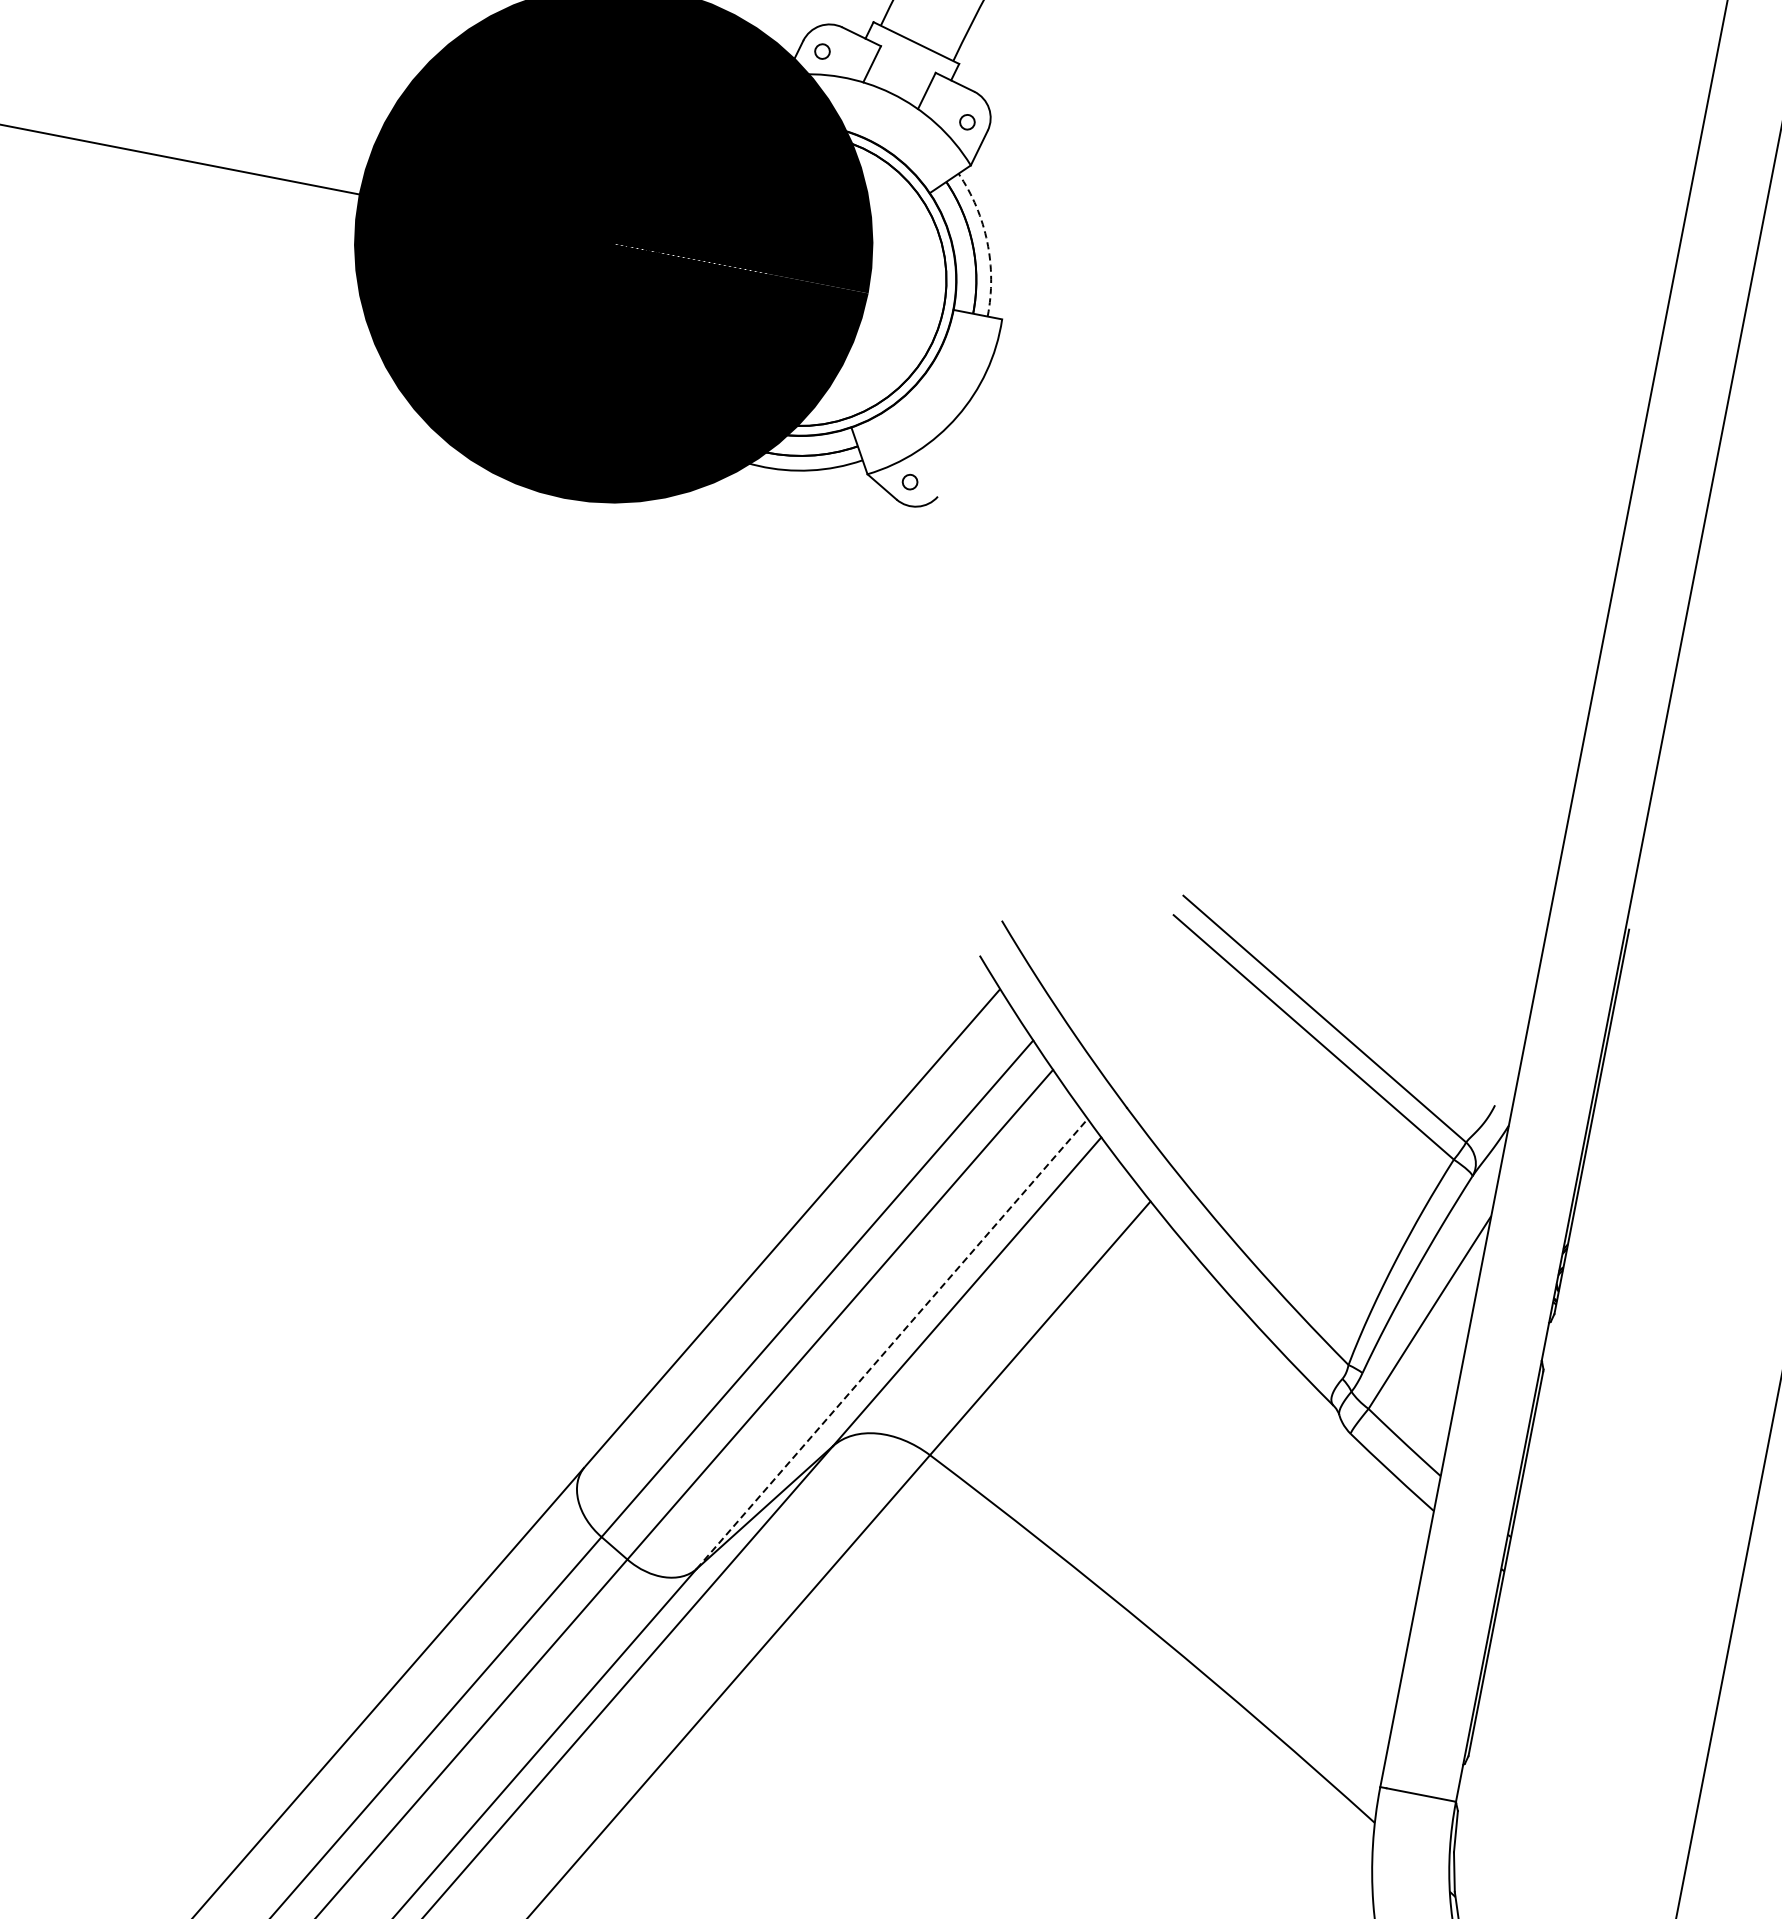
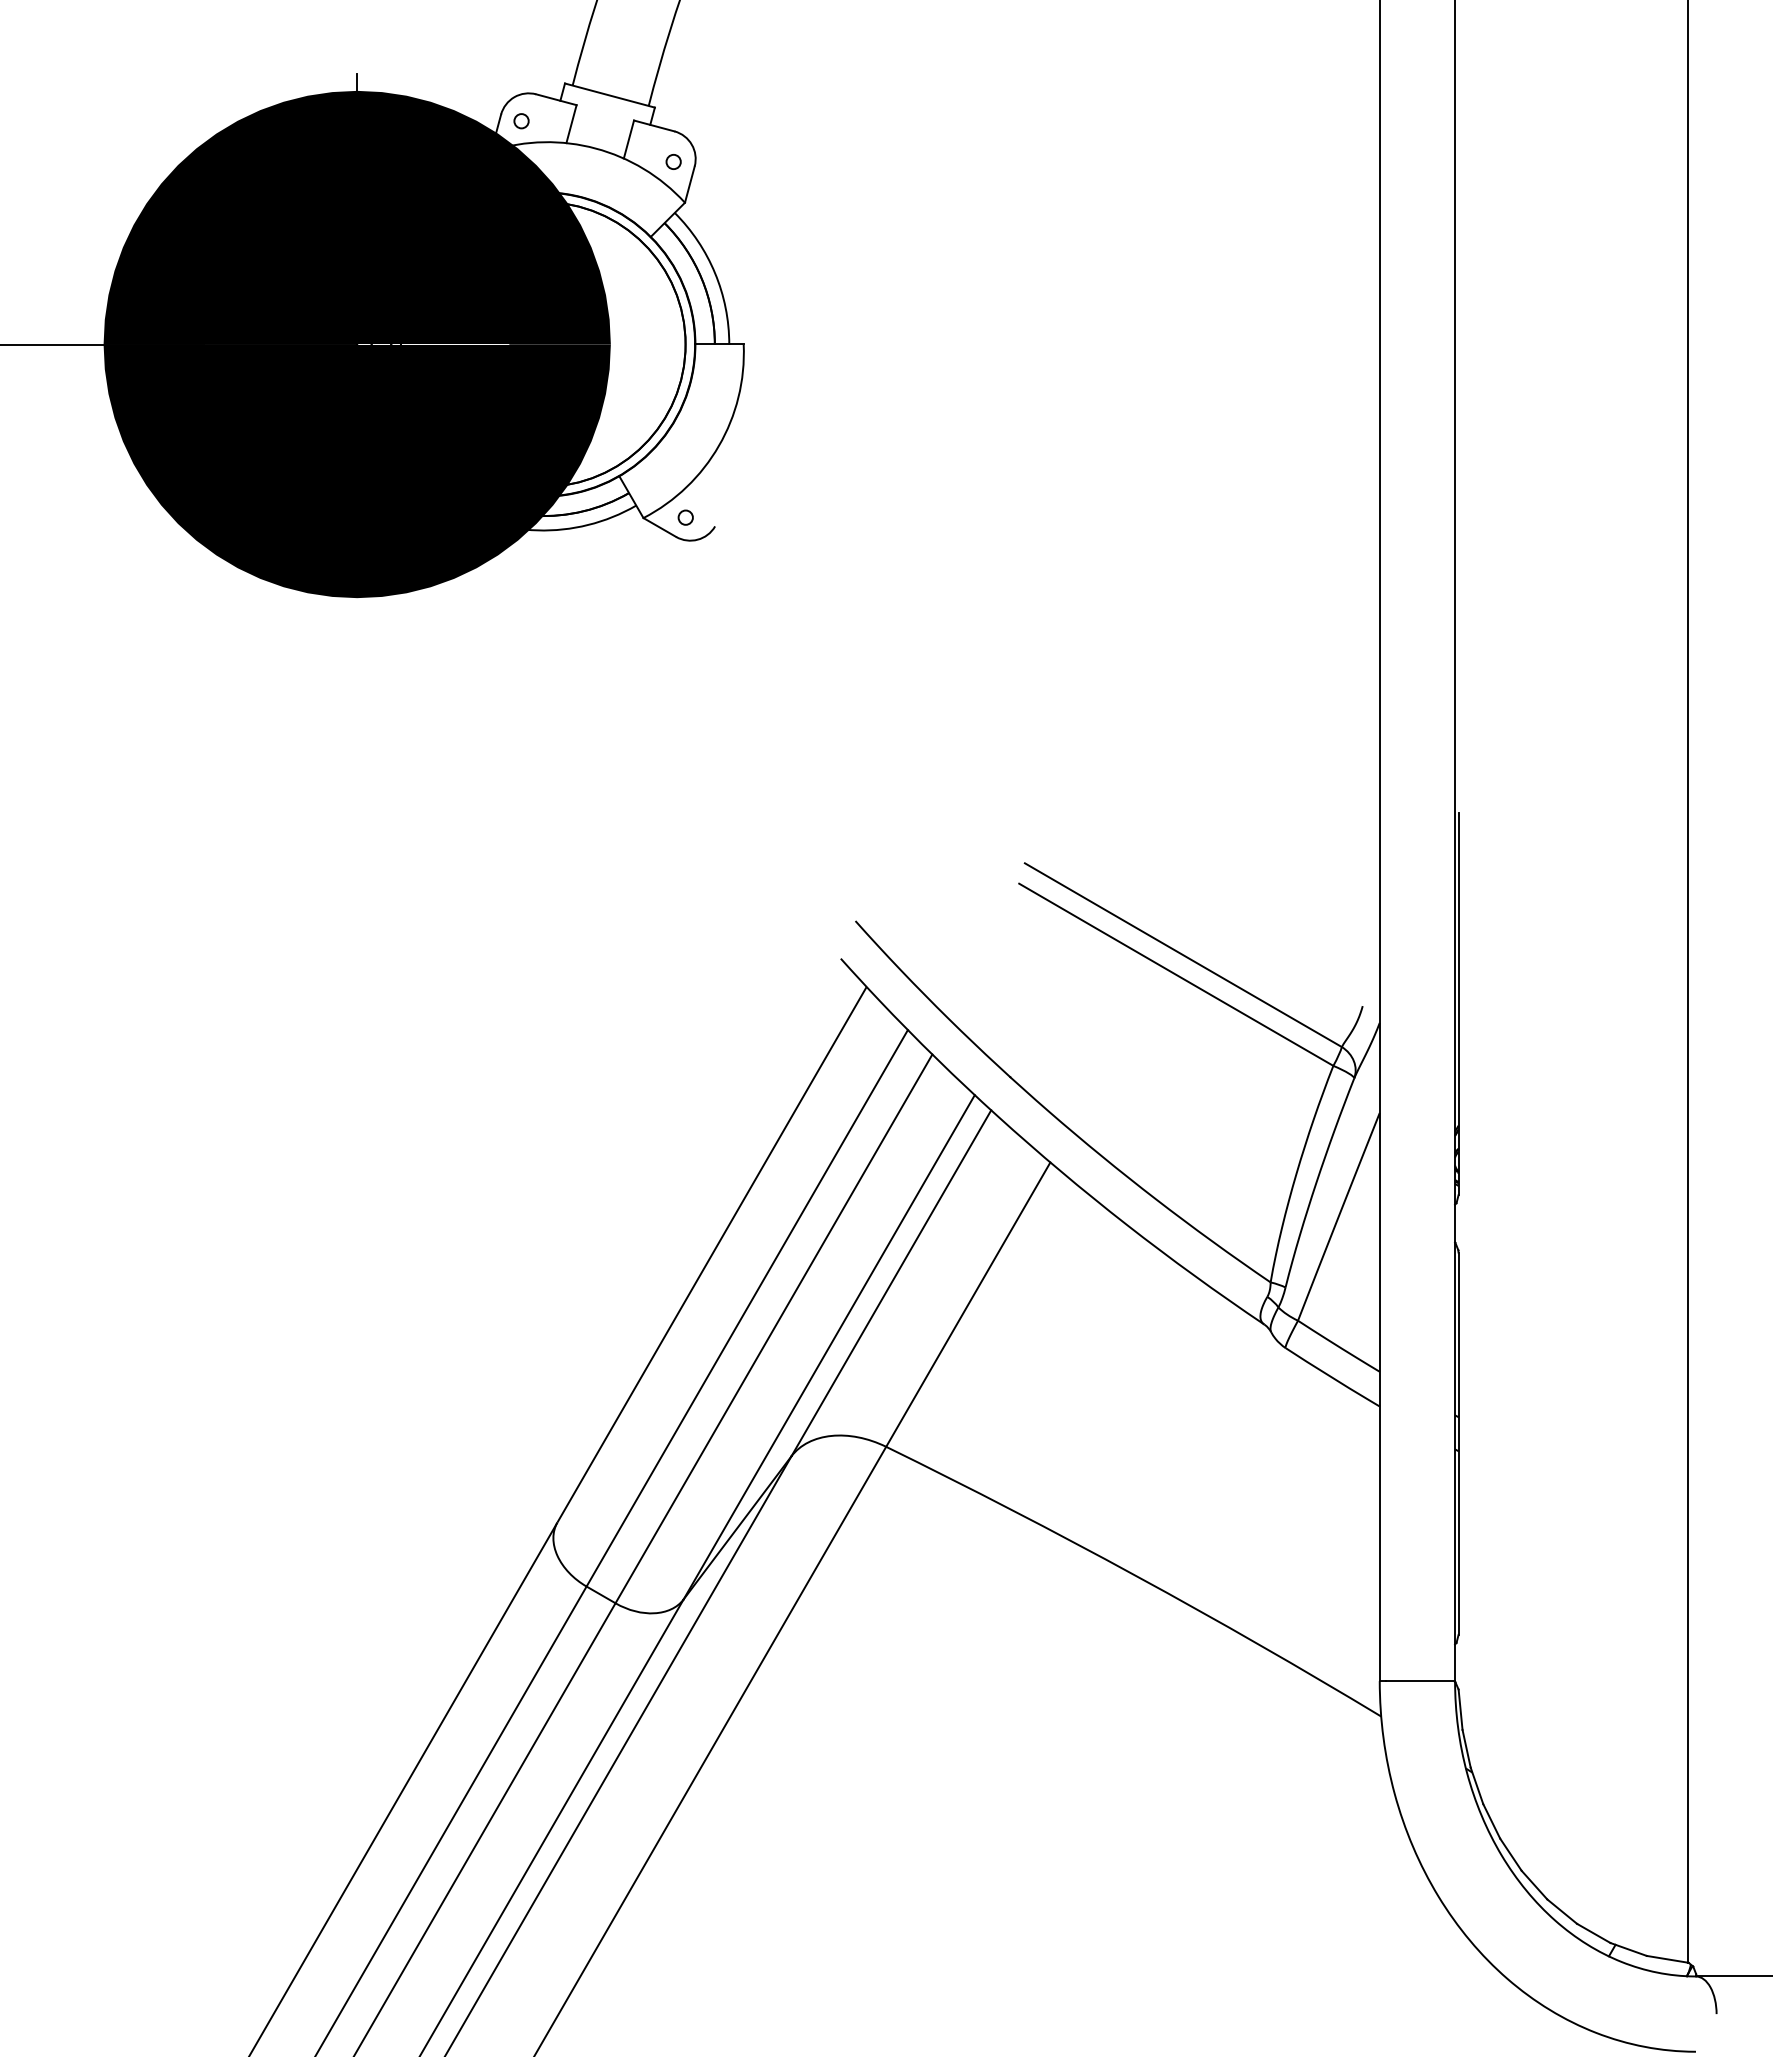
arc: (987, 242) -> (715, 273), dashed -> solid
line: (892, 1343) -> (829, 1346), dashed -> solid

